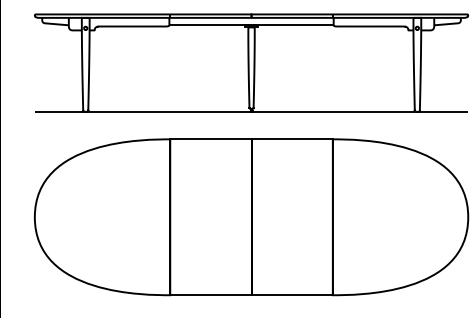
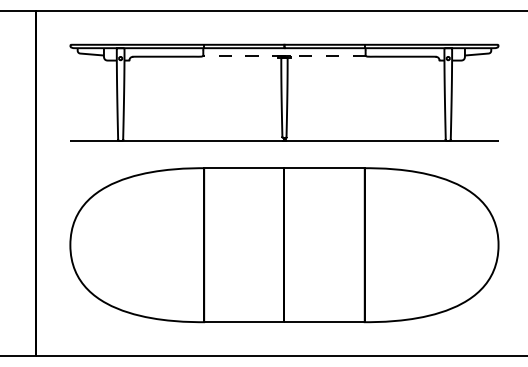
line: (250, 25) -> (283, 55), solid -> dashed

